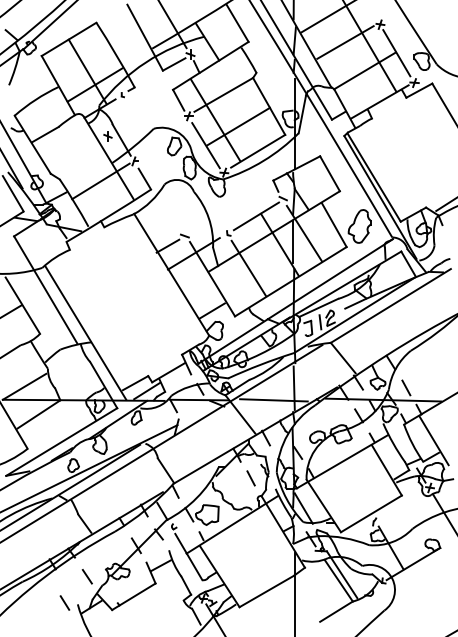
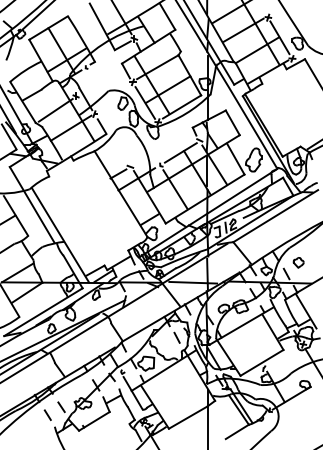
line: (79, 155) -> (55, 109), added
part: (423, 371) -> (298, 262), added
line: (64, 602) -> (47, 414), moved

